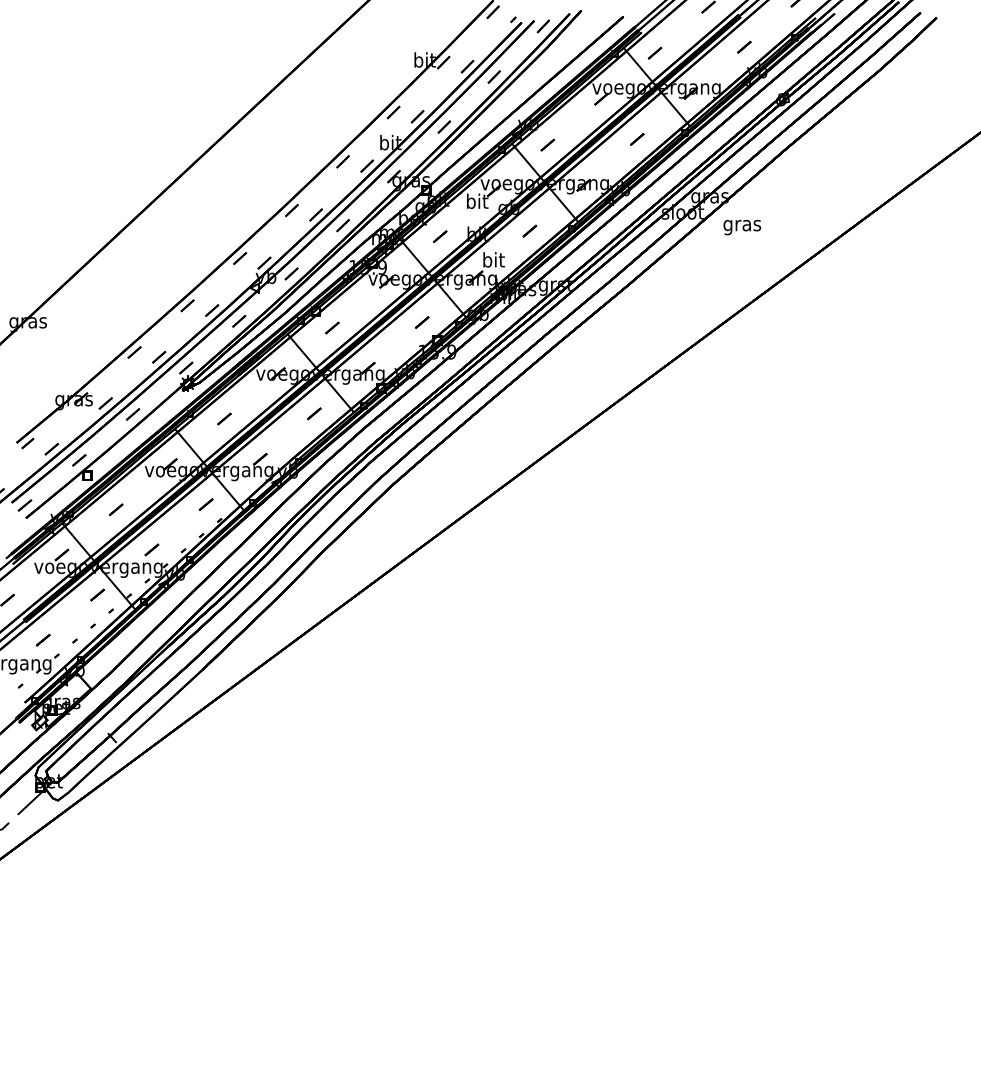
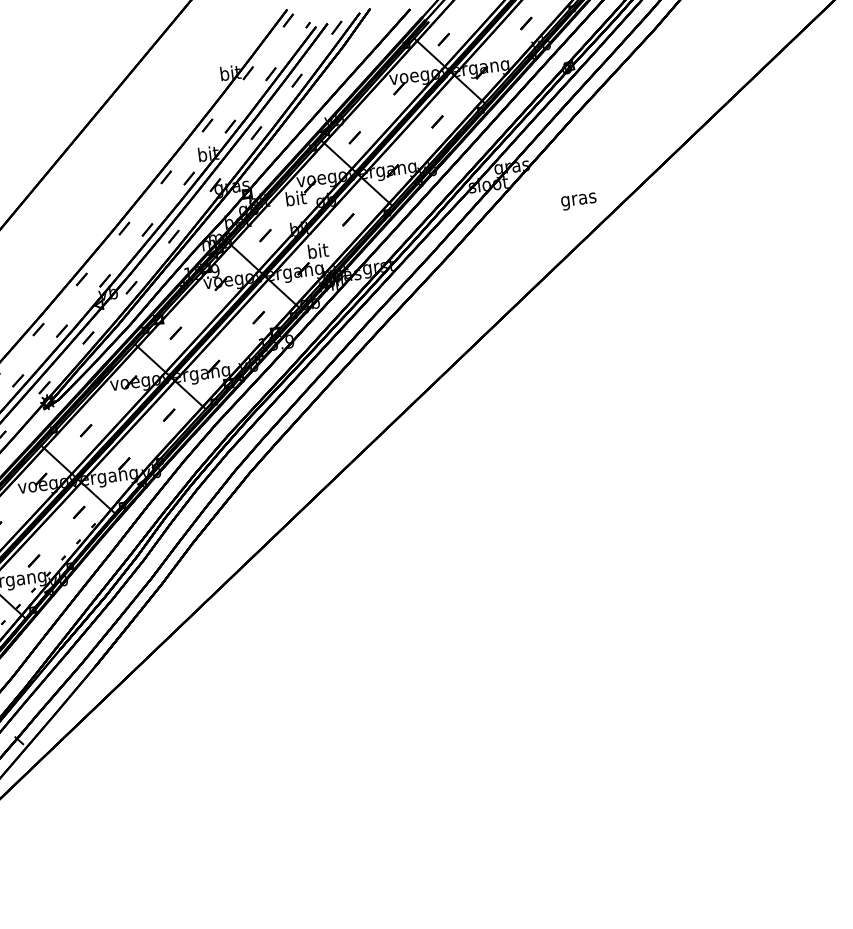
text: (742, 227) -> (579, 201), moved

